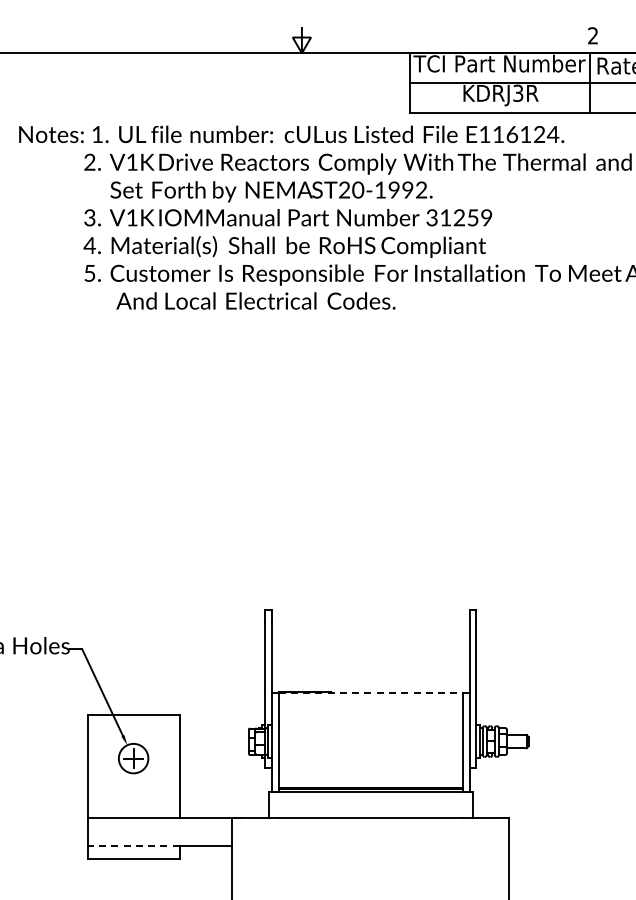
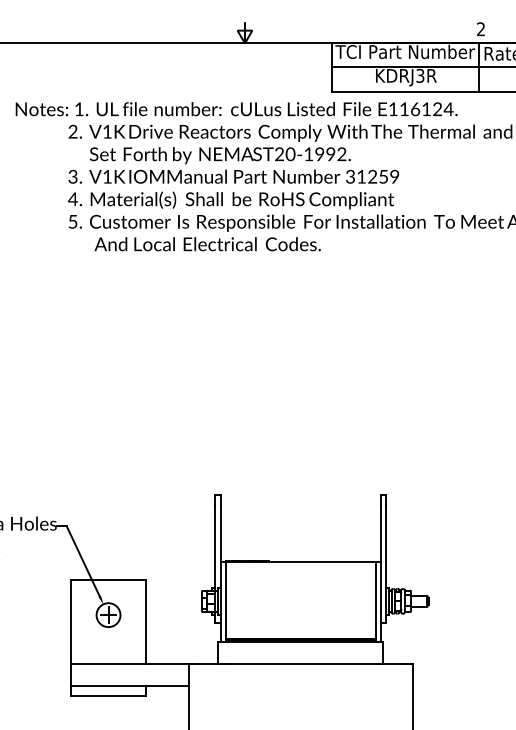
line: (371, 693) -> (301, 562), dashed -> solid
line: (133, 845) -> (108, 685), dashed -> solid

